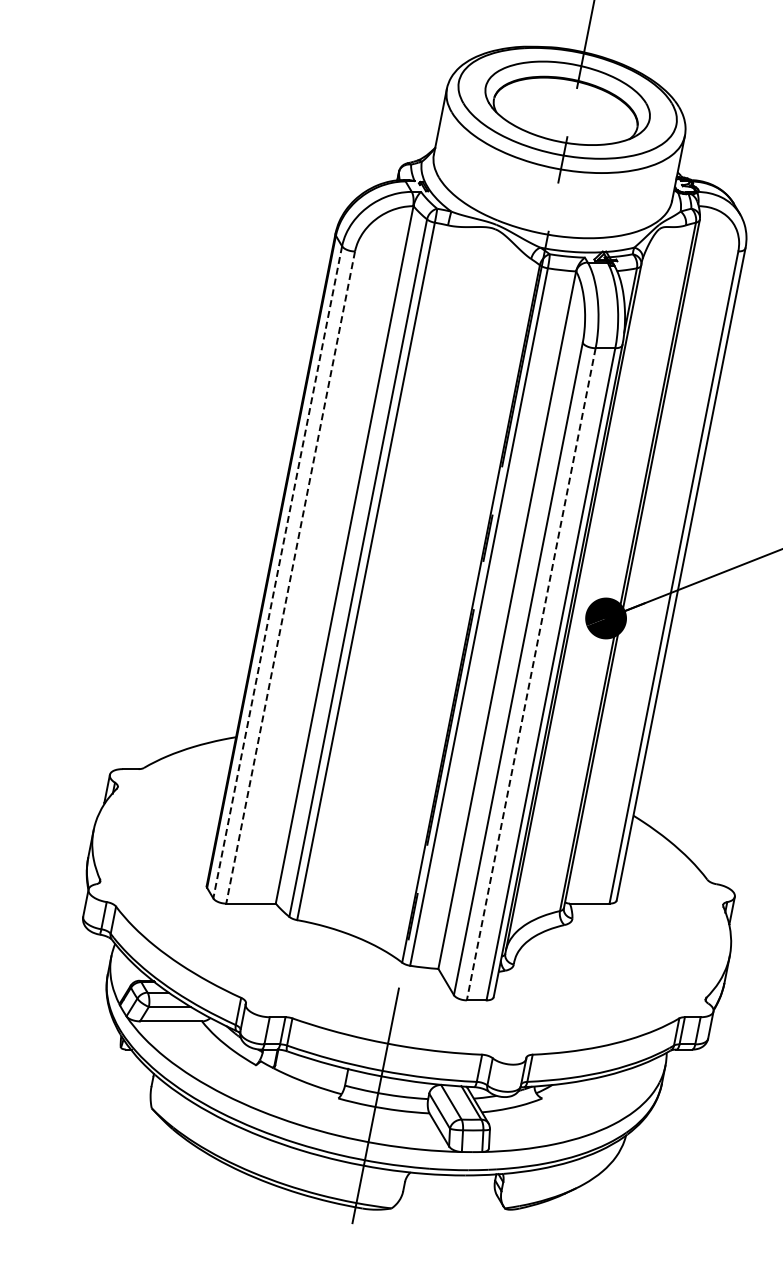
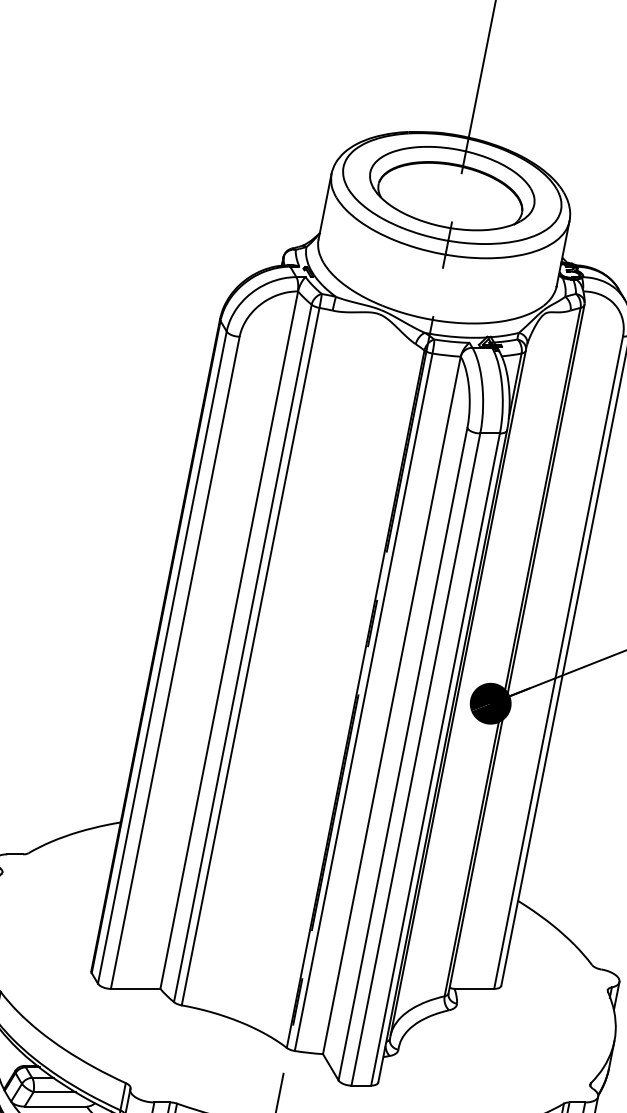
line: (277, 572) -> (162, 657), dashed -> solid
line: (290, 578) -> (175, 663), dashed -> solid
line: (531, 674) -> (416, 759), dashed -> solid

